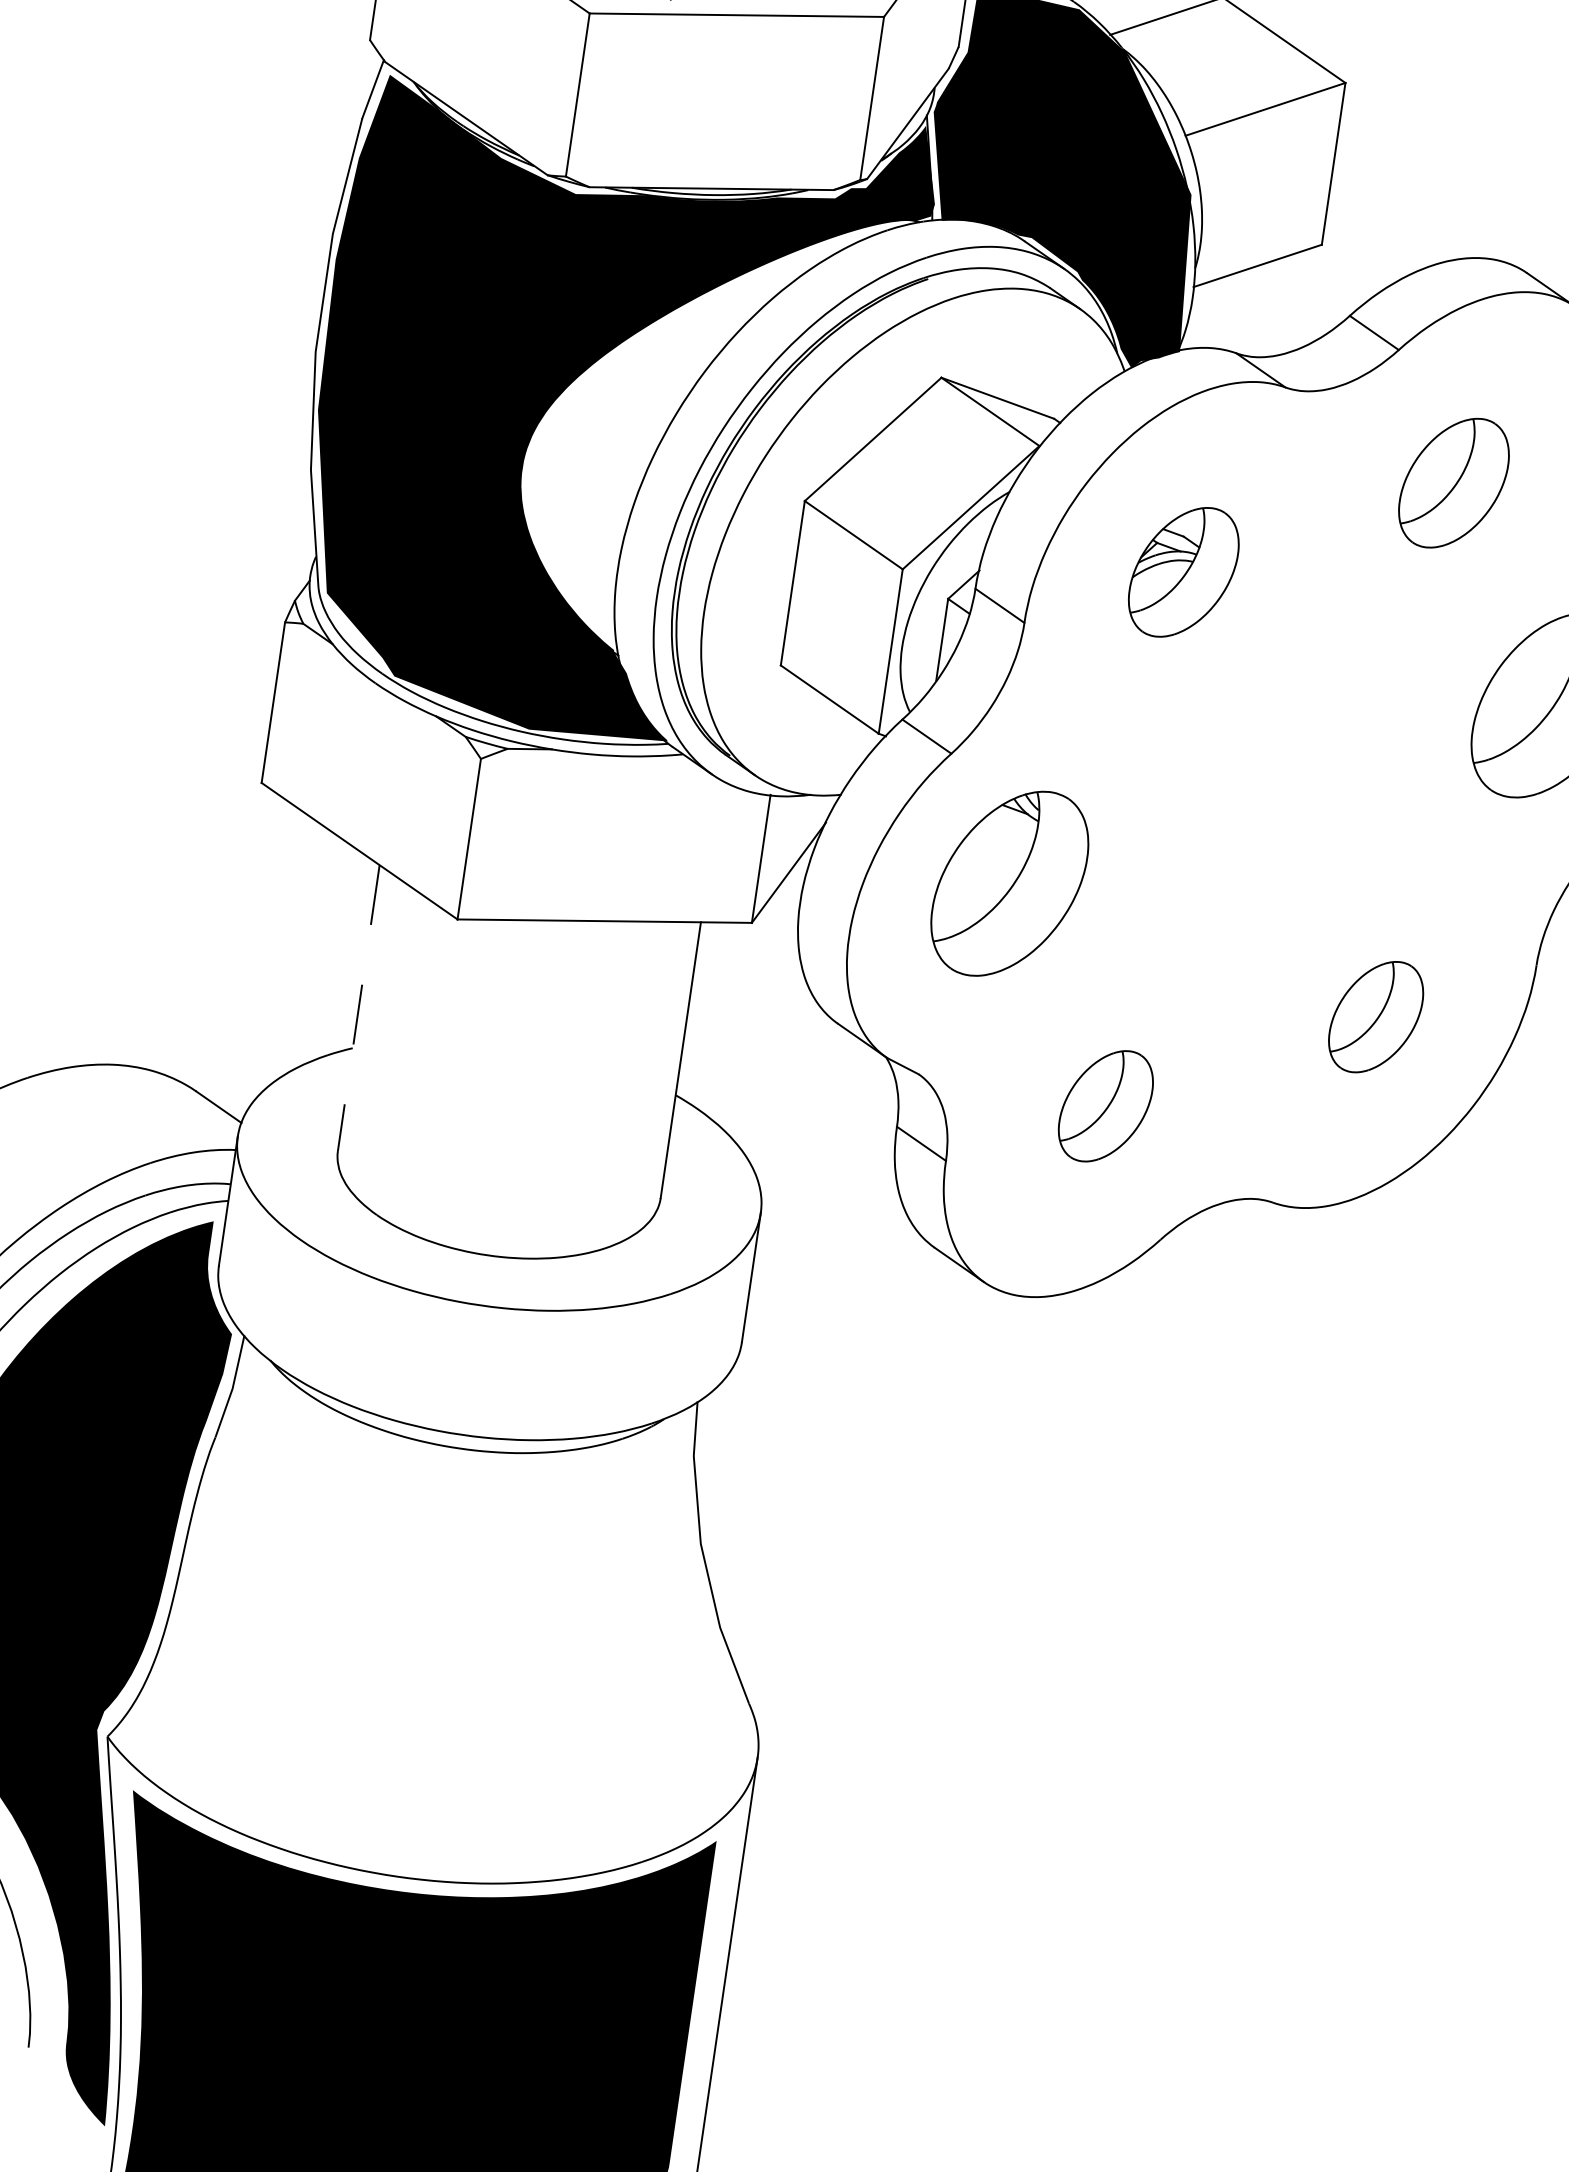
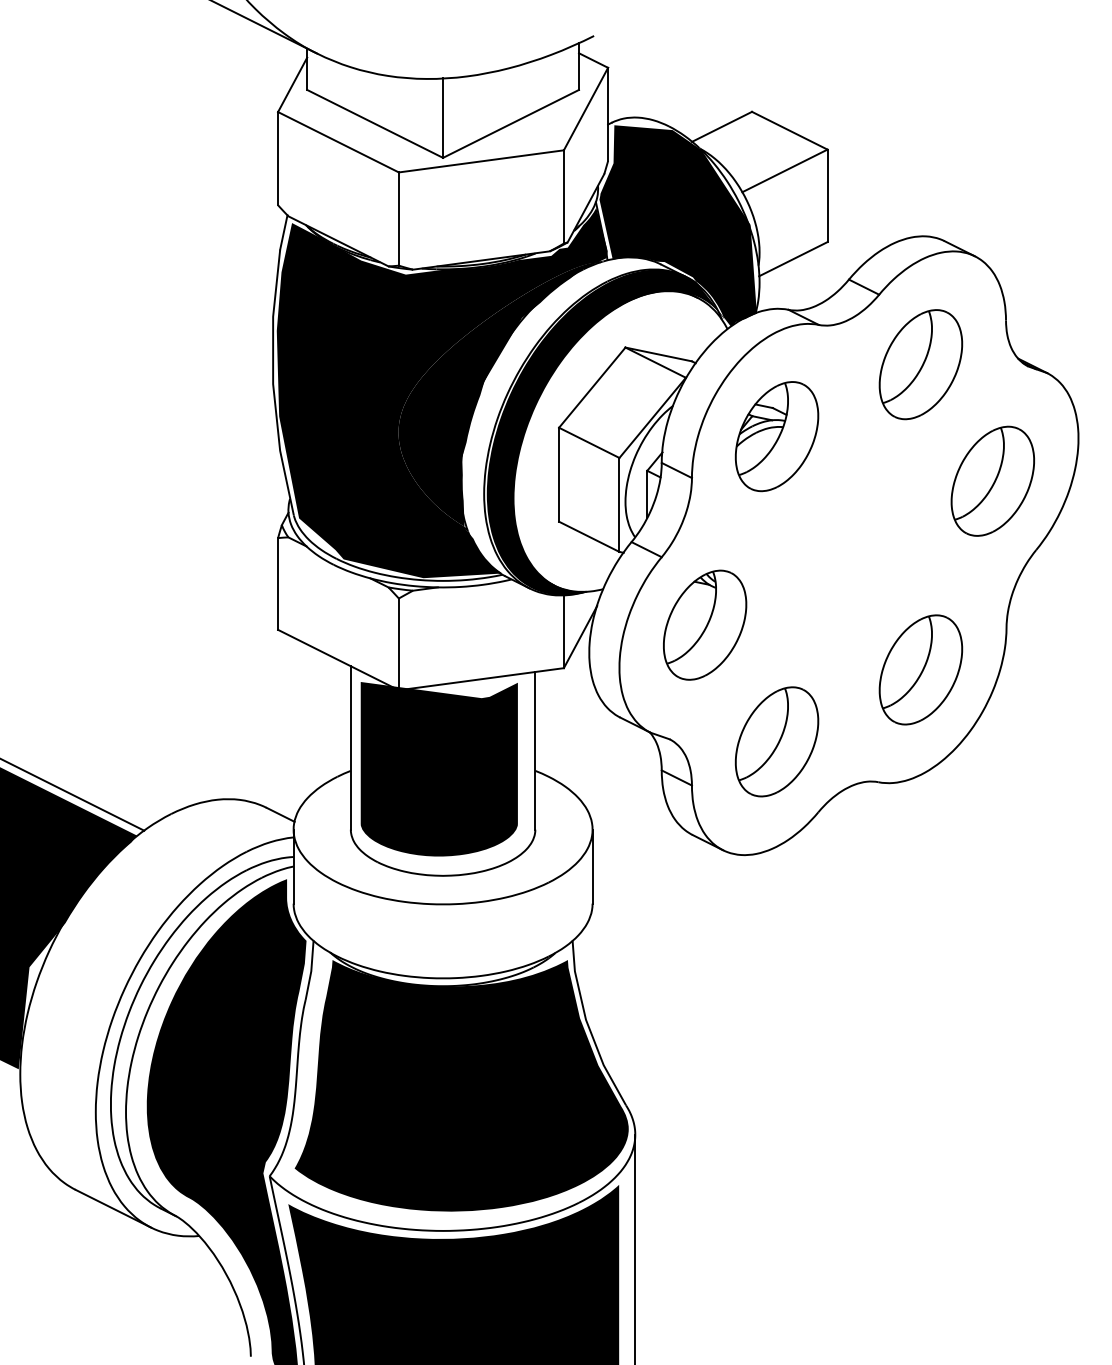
fill: (707, 427) -> (498, 394), added
part: (1453, 482) -> (920, 364), size x1.43
fill: (884, 521) -> (605, 432), added
part: (1182, 571) -> (776, 436), size x1.43
line: (358, 1007) -> (350, 747), dashed -> solid
part: (1375, 1016) -> (920, 669), size x1.67
fill: (506, 1066) -> (438, 768), added
part: (1105, 1105) -> (776, 741), size x1.67
fill: (466, 1626) -> (461, 1085), added

